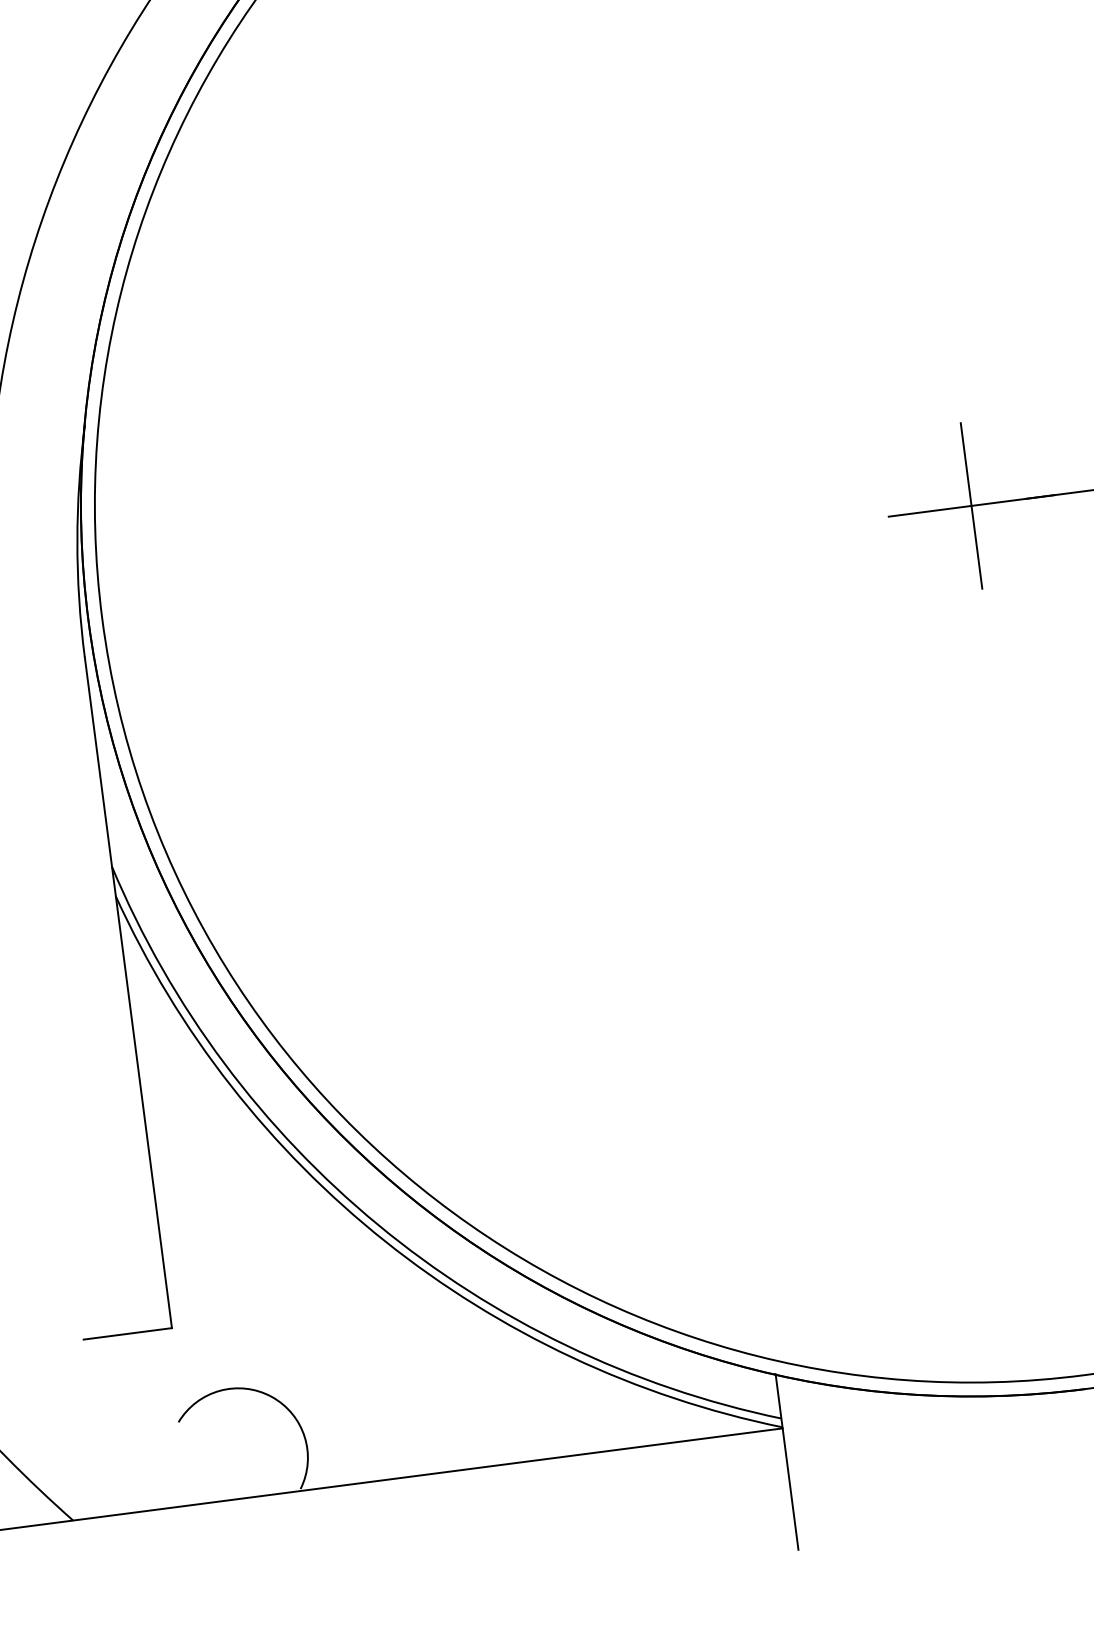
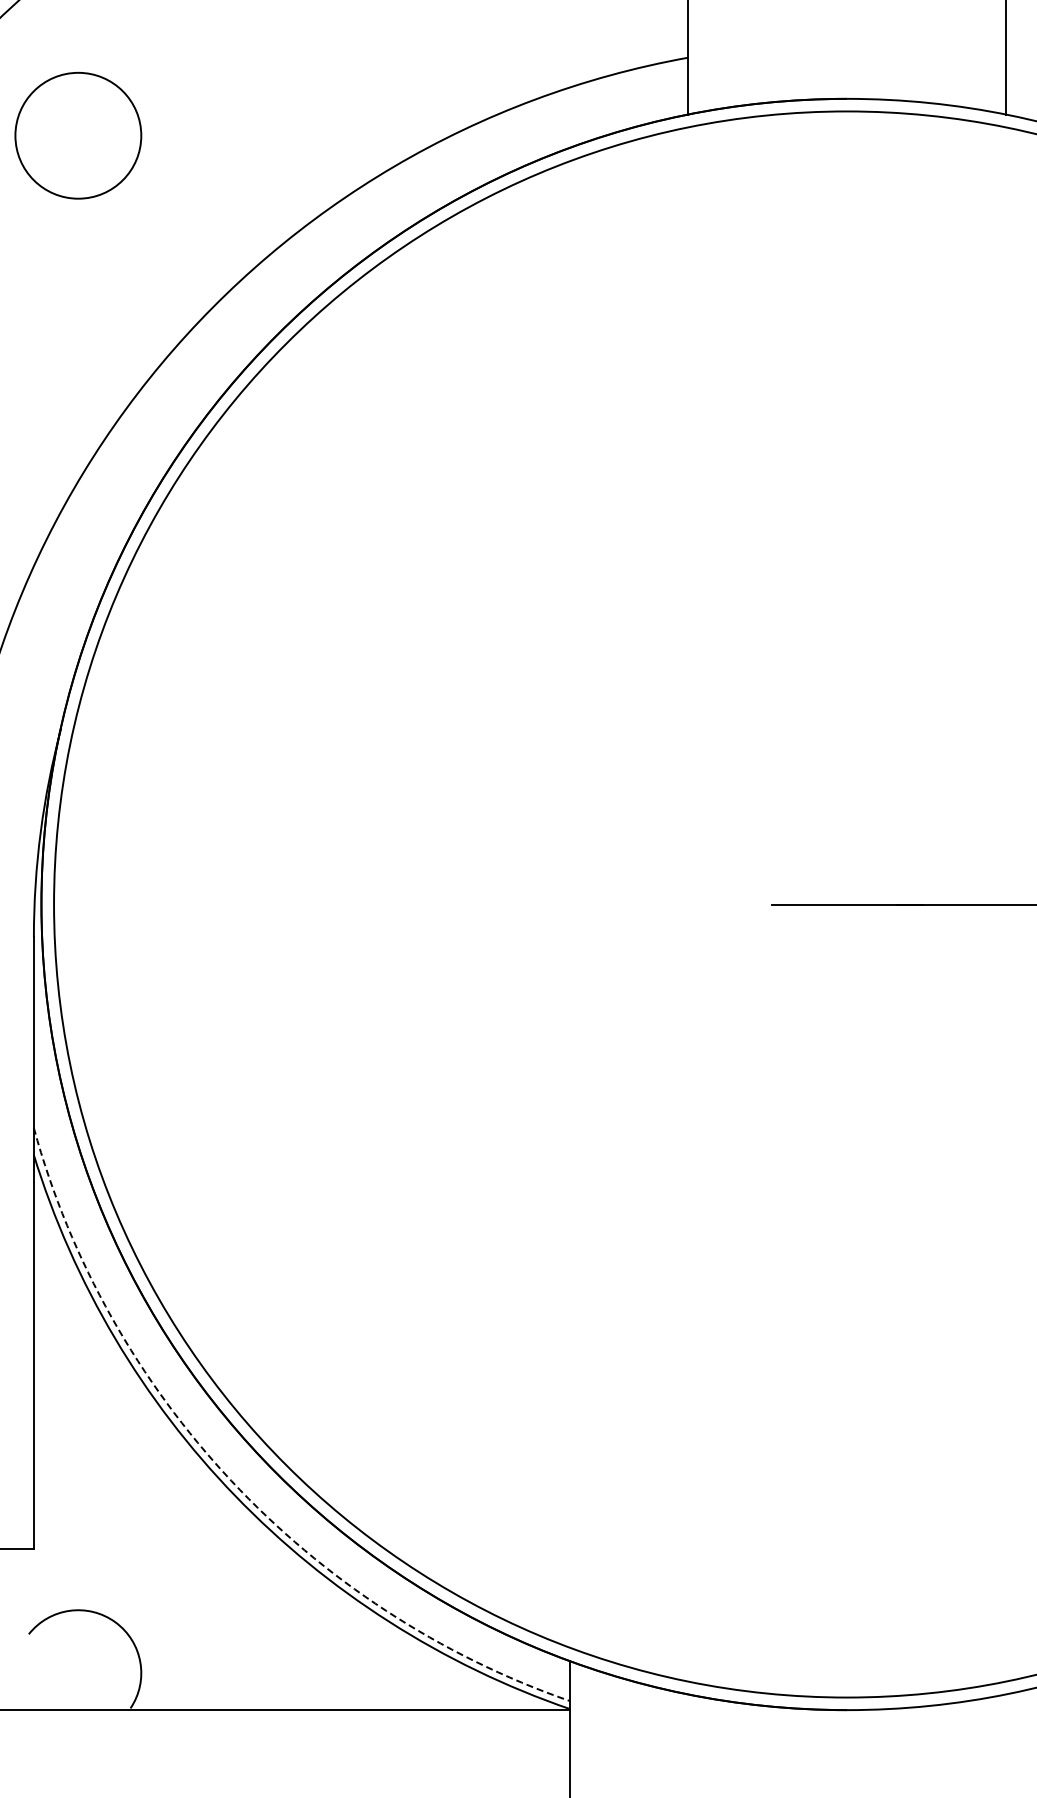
line: (971, 505) -> (847, 904), removed
arc: (378, 1224) -> (231, 1480), solid -> dashed

